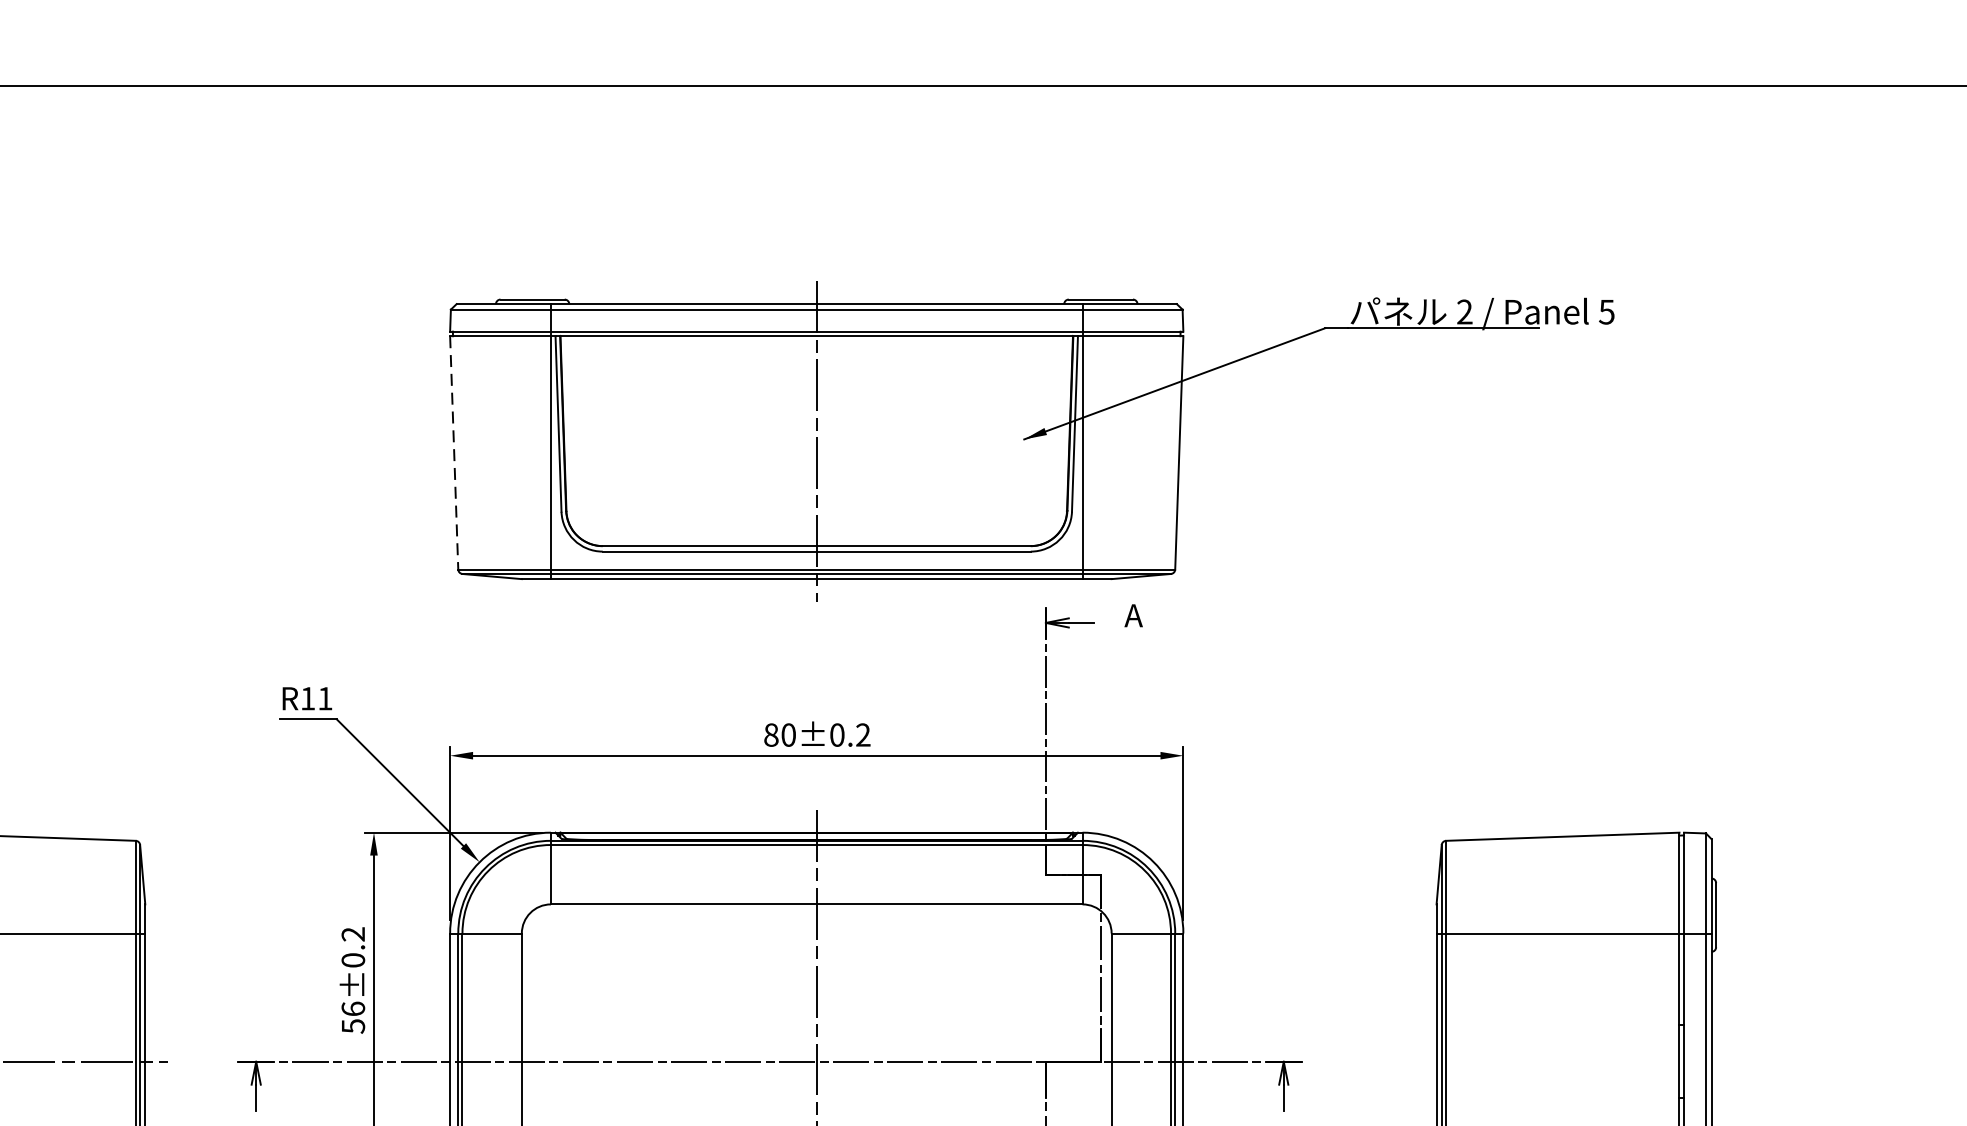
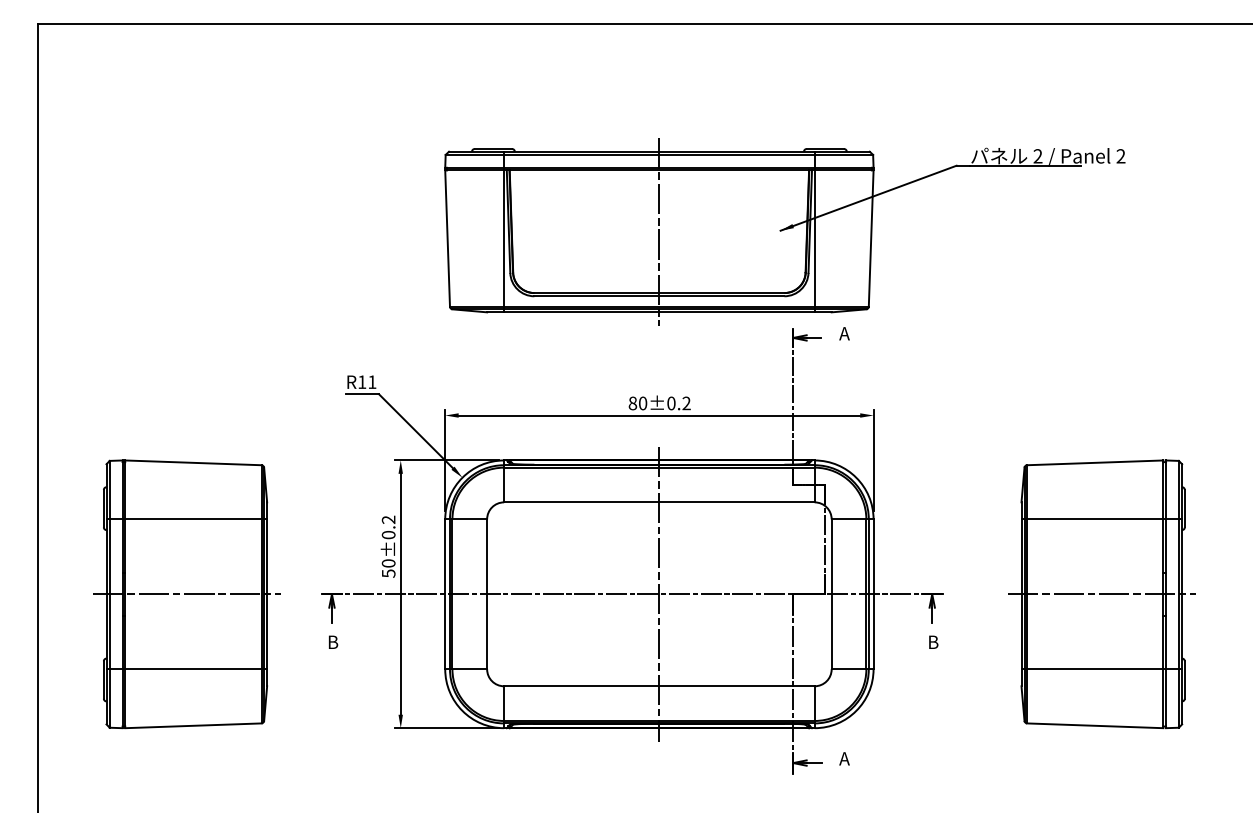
text: (1606, 312) -> (1120, 156), 5 -> 2
line: (454, 454) -> (447, 239), dashed -> solid
text: (353, 1009) -> (388, 563), 56±0.2 -> 50±0.2
line: (1573, 1062) -> (1101, 594), added

